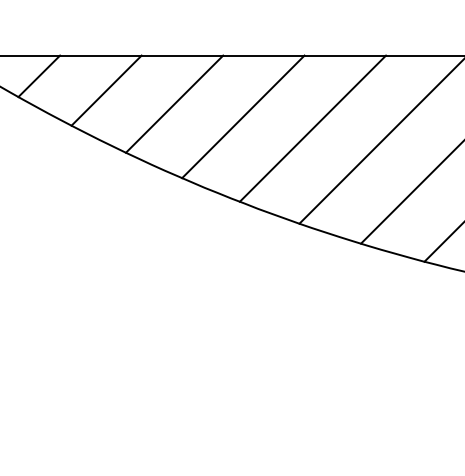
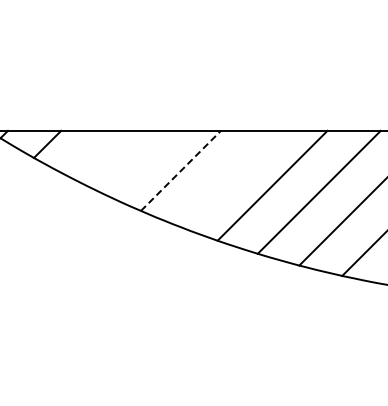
line: (106, 90) -> (91, 153), removed
line: (173, 104) -> (135, 162), removed
line: (242, 116) -> (180, 170), solid -> dashed
line: (313, 128) -> (226, 178), removed

